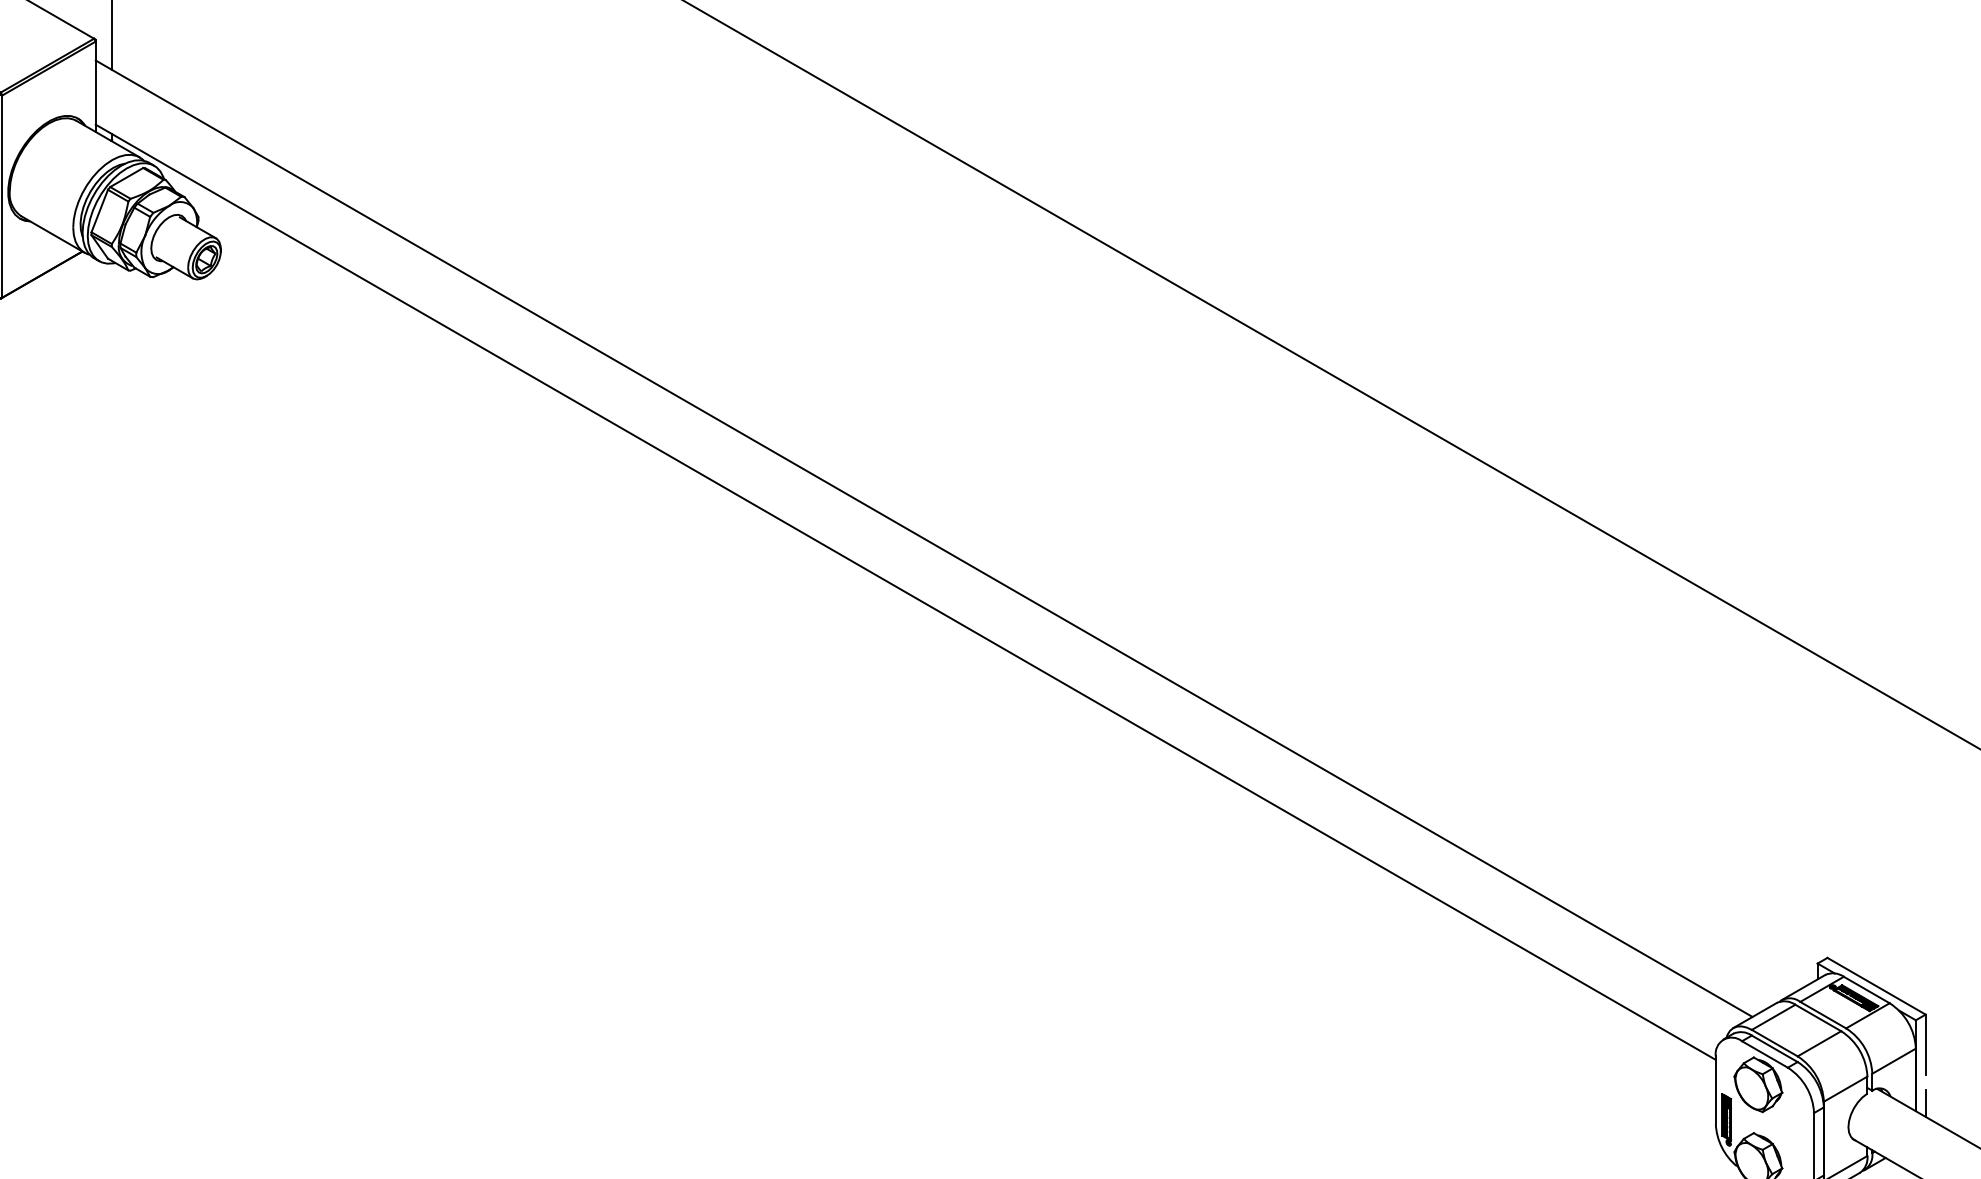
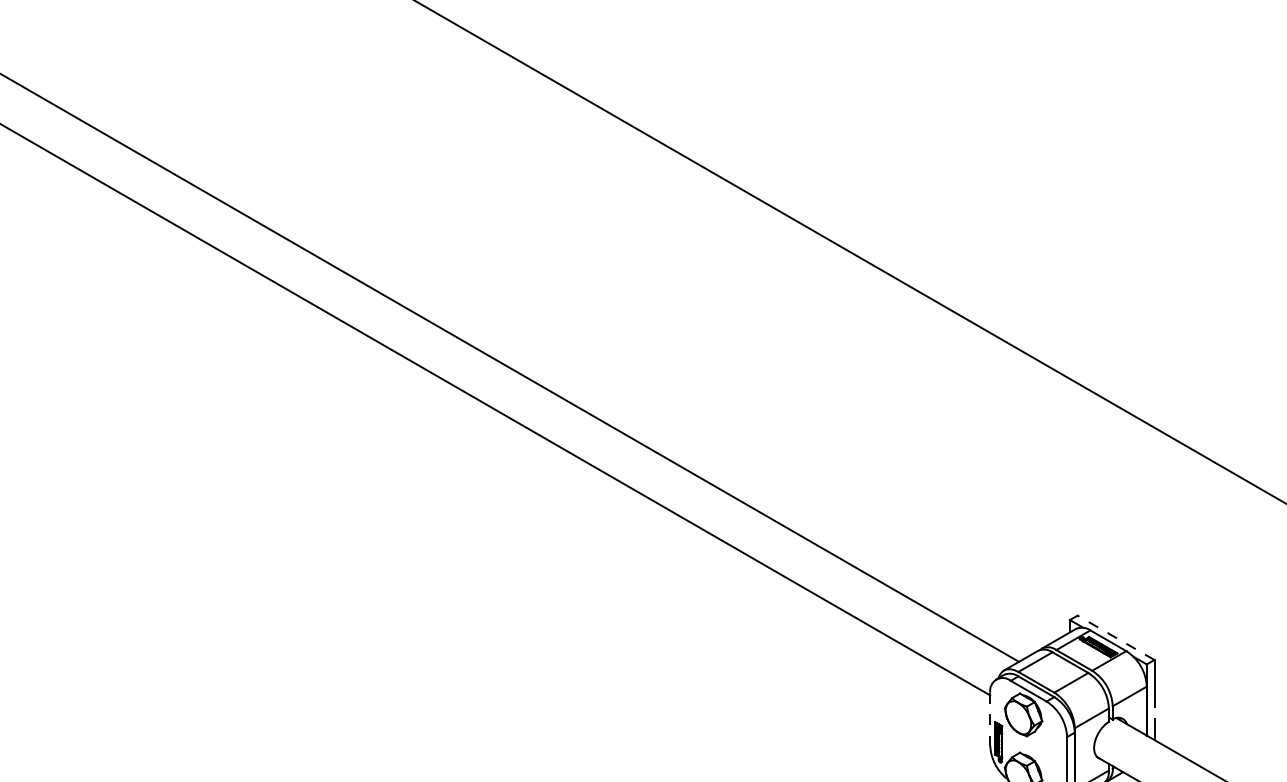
line: (1876, 986) -> (1115, 638), solid -> dashed
line: (1715, 1090) -> (990, 719), solid -> dashed

